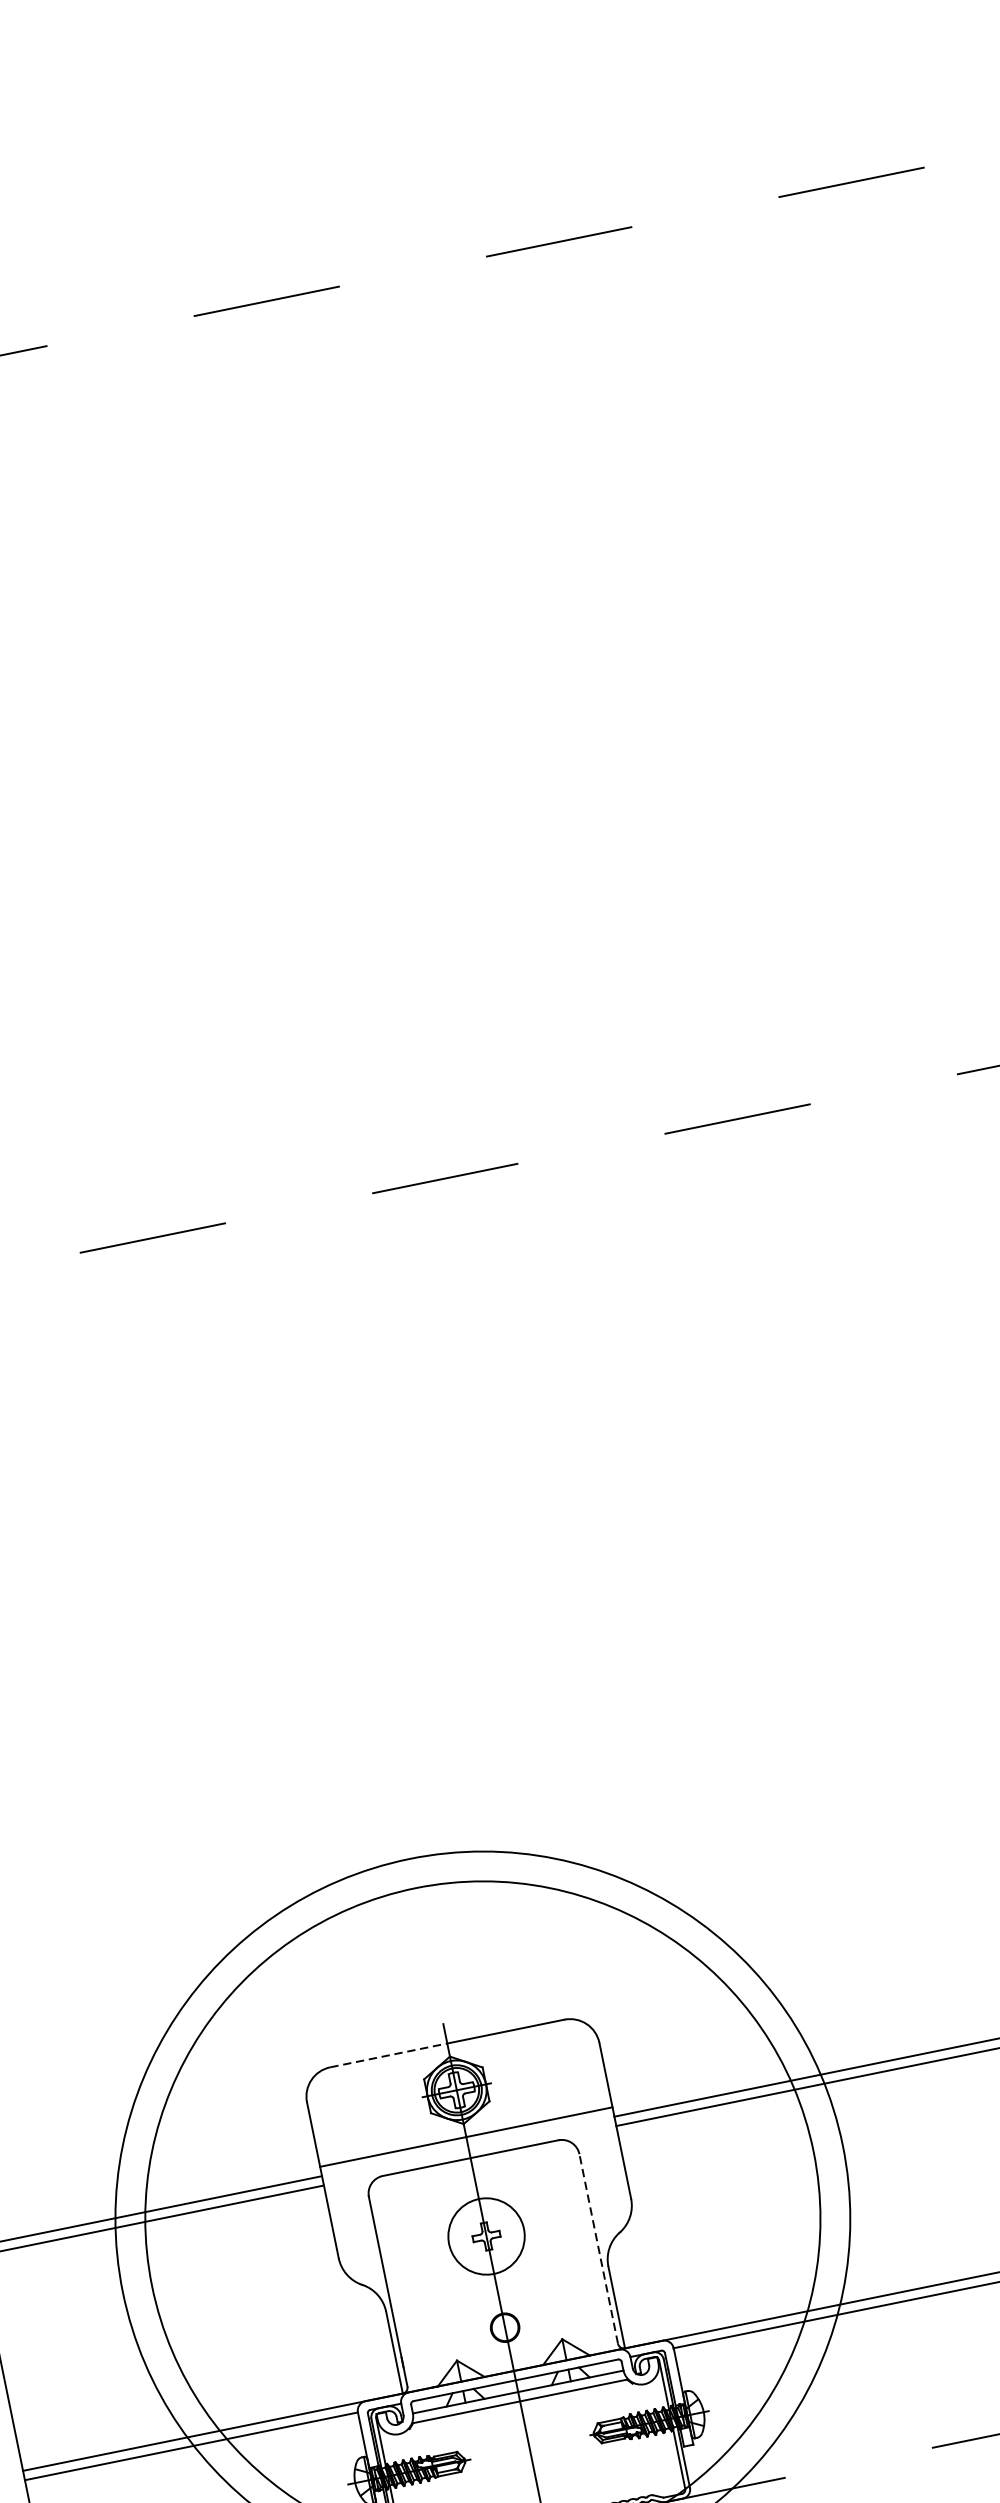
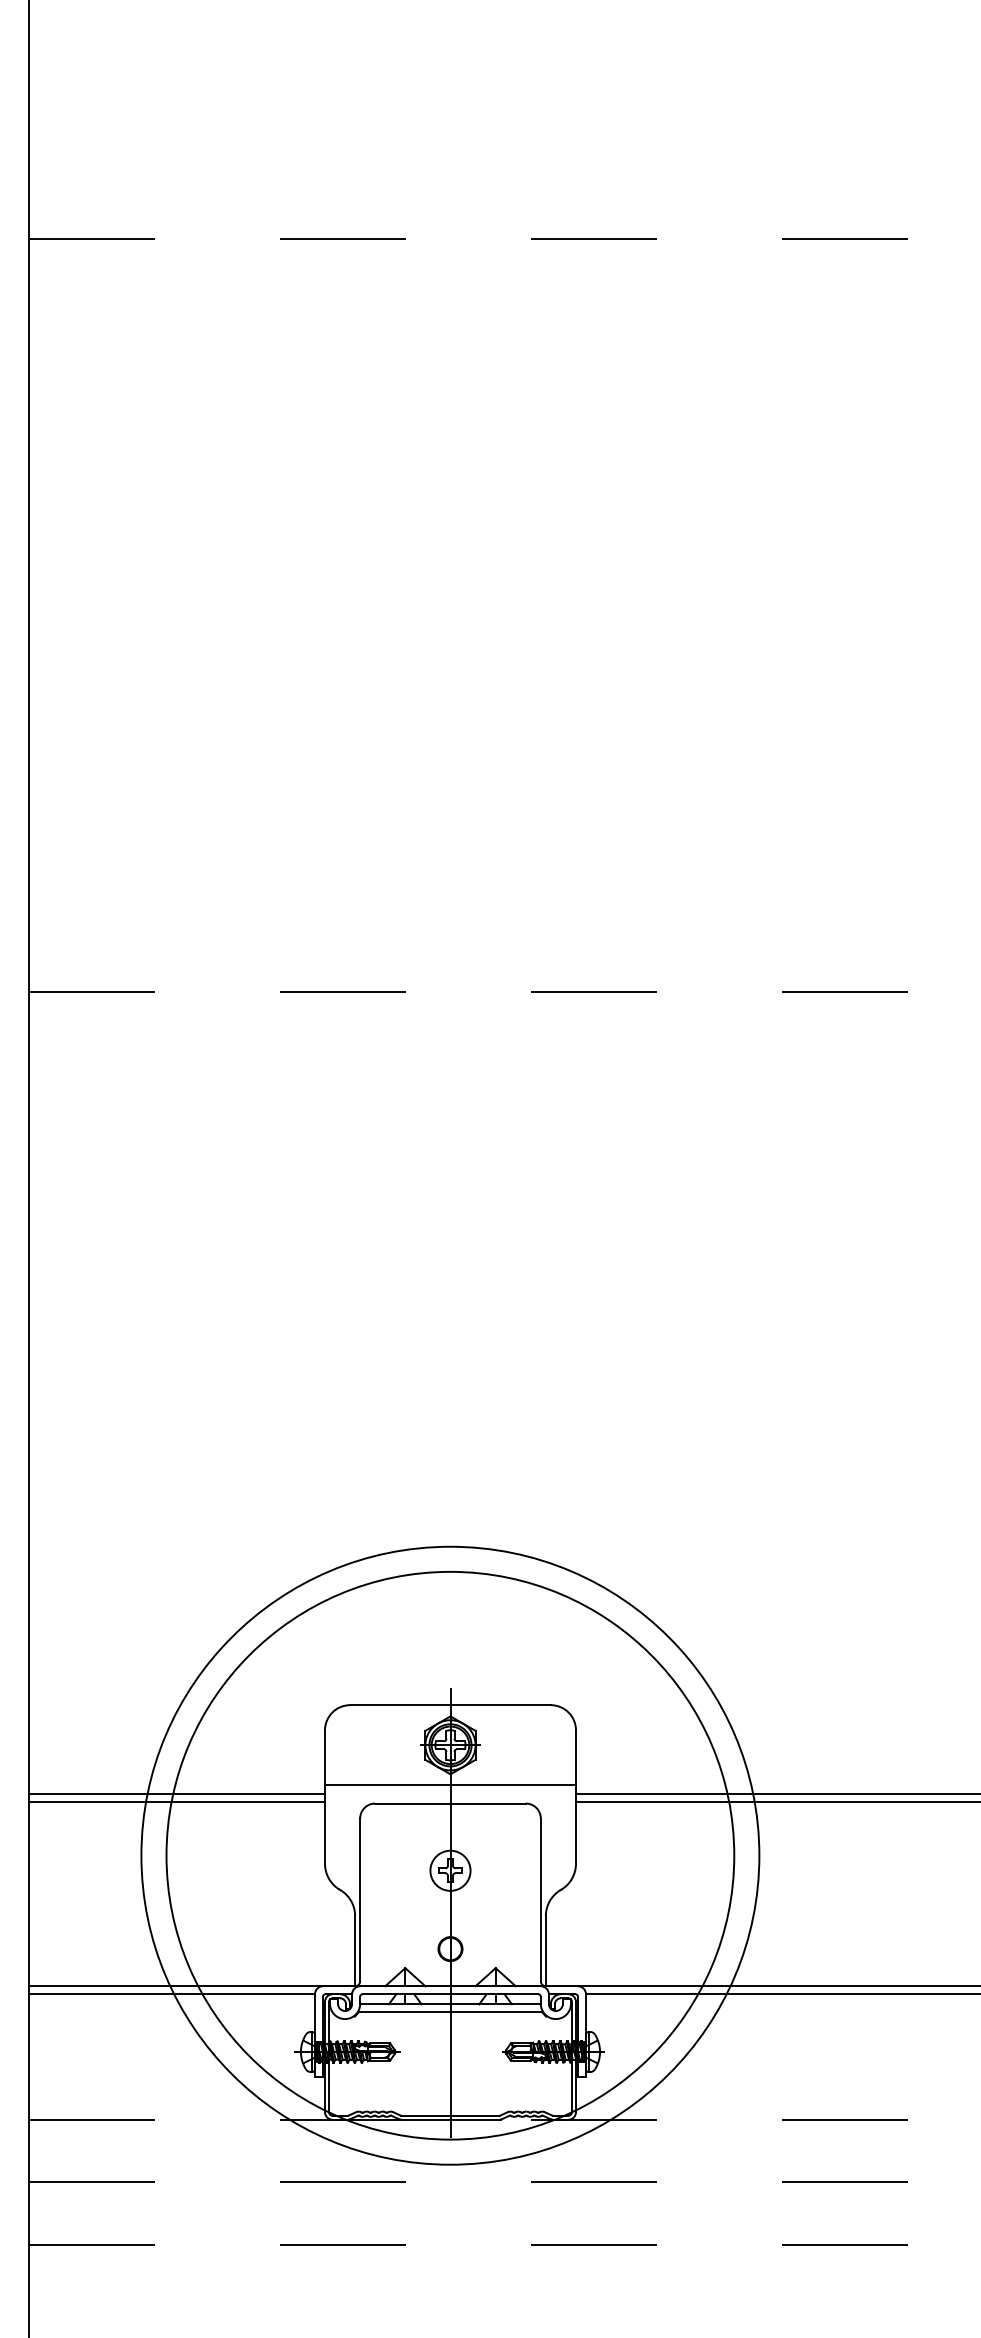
line: (389, 2055) -> (400, 1705), dashed -> solid
circle: (486, 2236) -> (450, 1870), size x0.62
line: (598, 2248) -> (540, 1899), dashed -> solid

